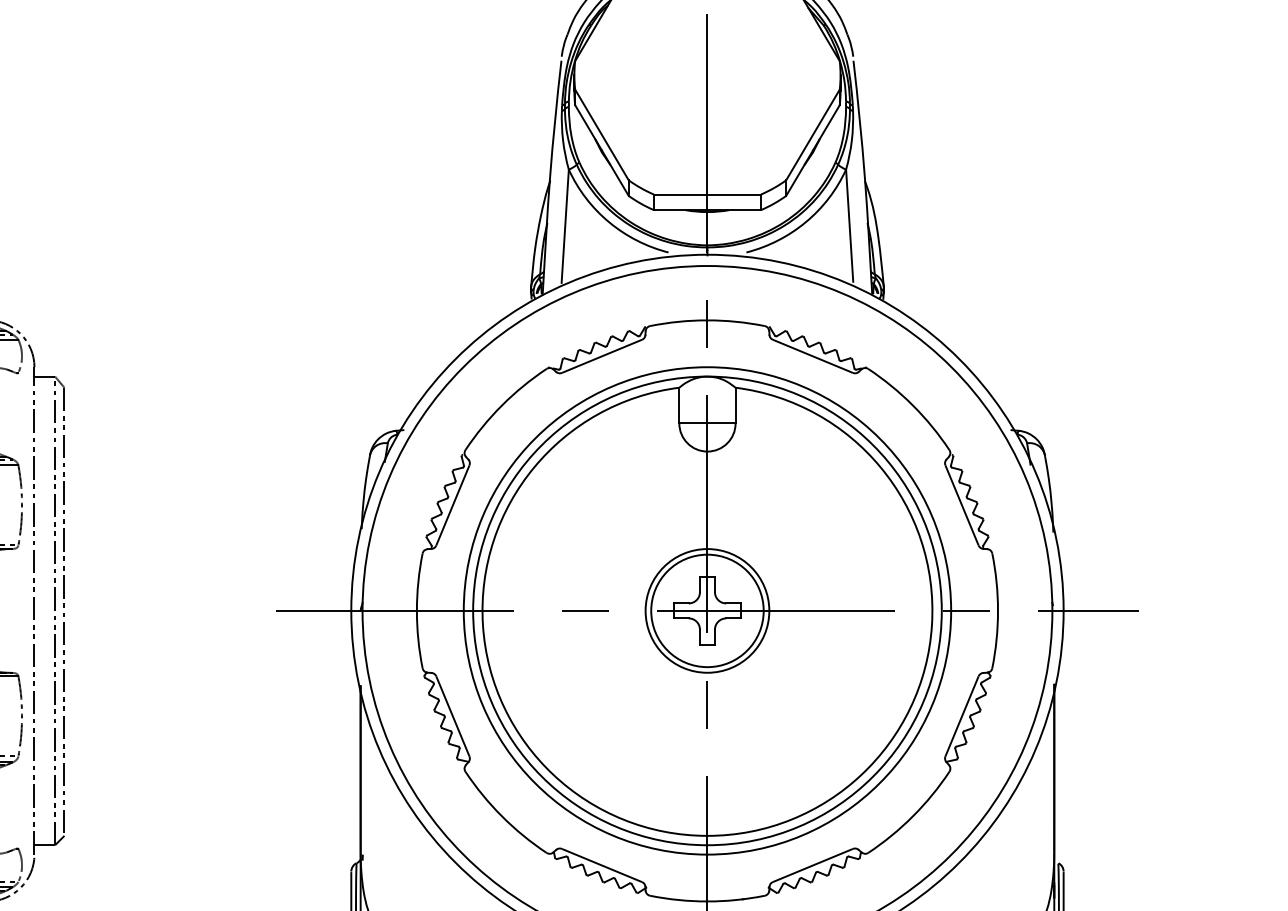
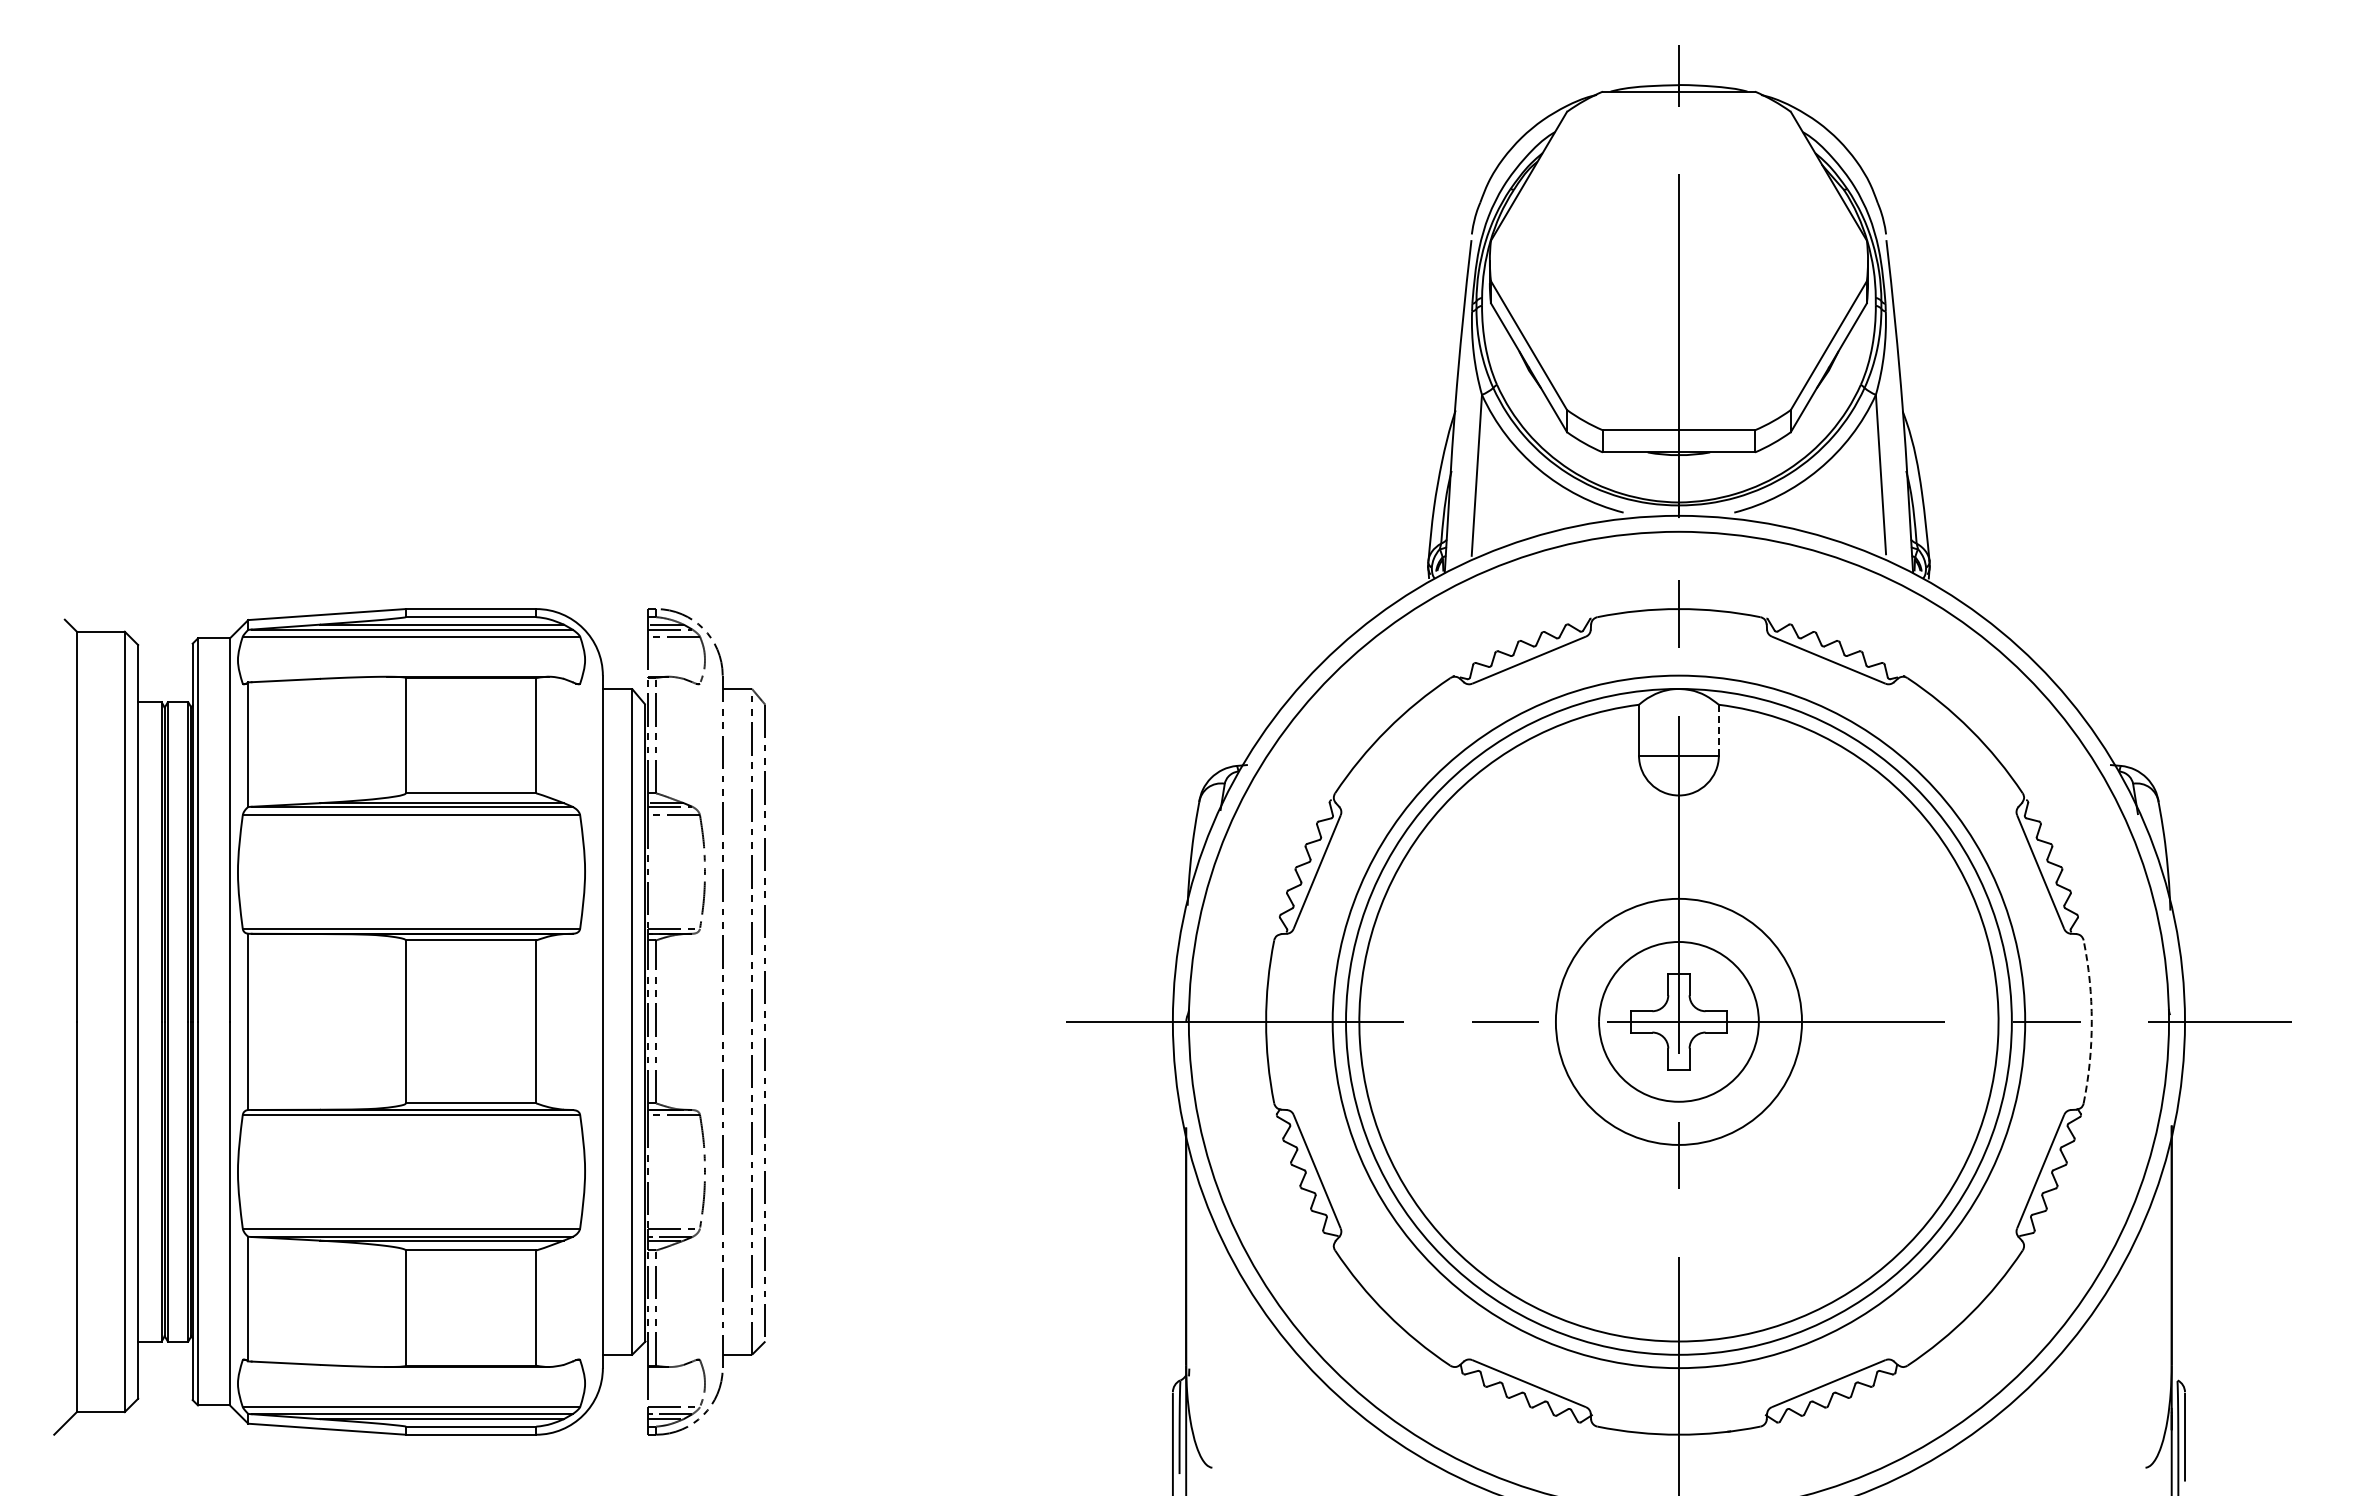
line: (735, 405) -> (1718, 729), solid -> dashed
circle: (707, 610) -> (1678, 1021), size x1.4
arc: (997, 610) -> (2091, 1021), solid -> dashed

